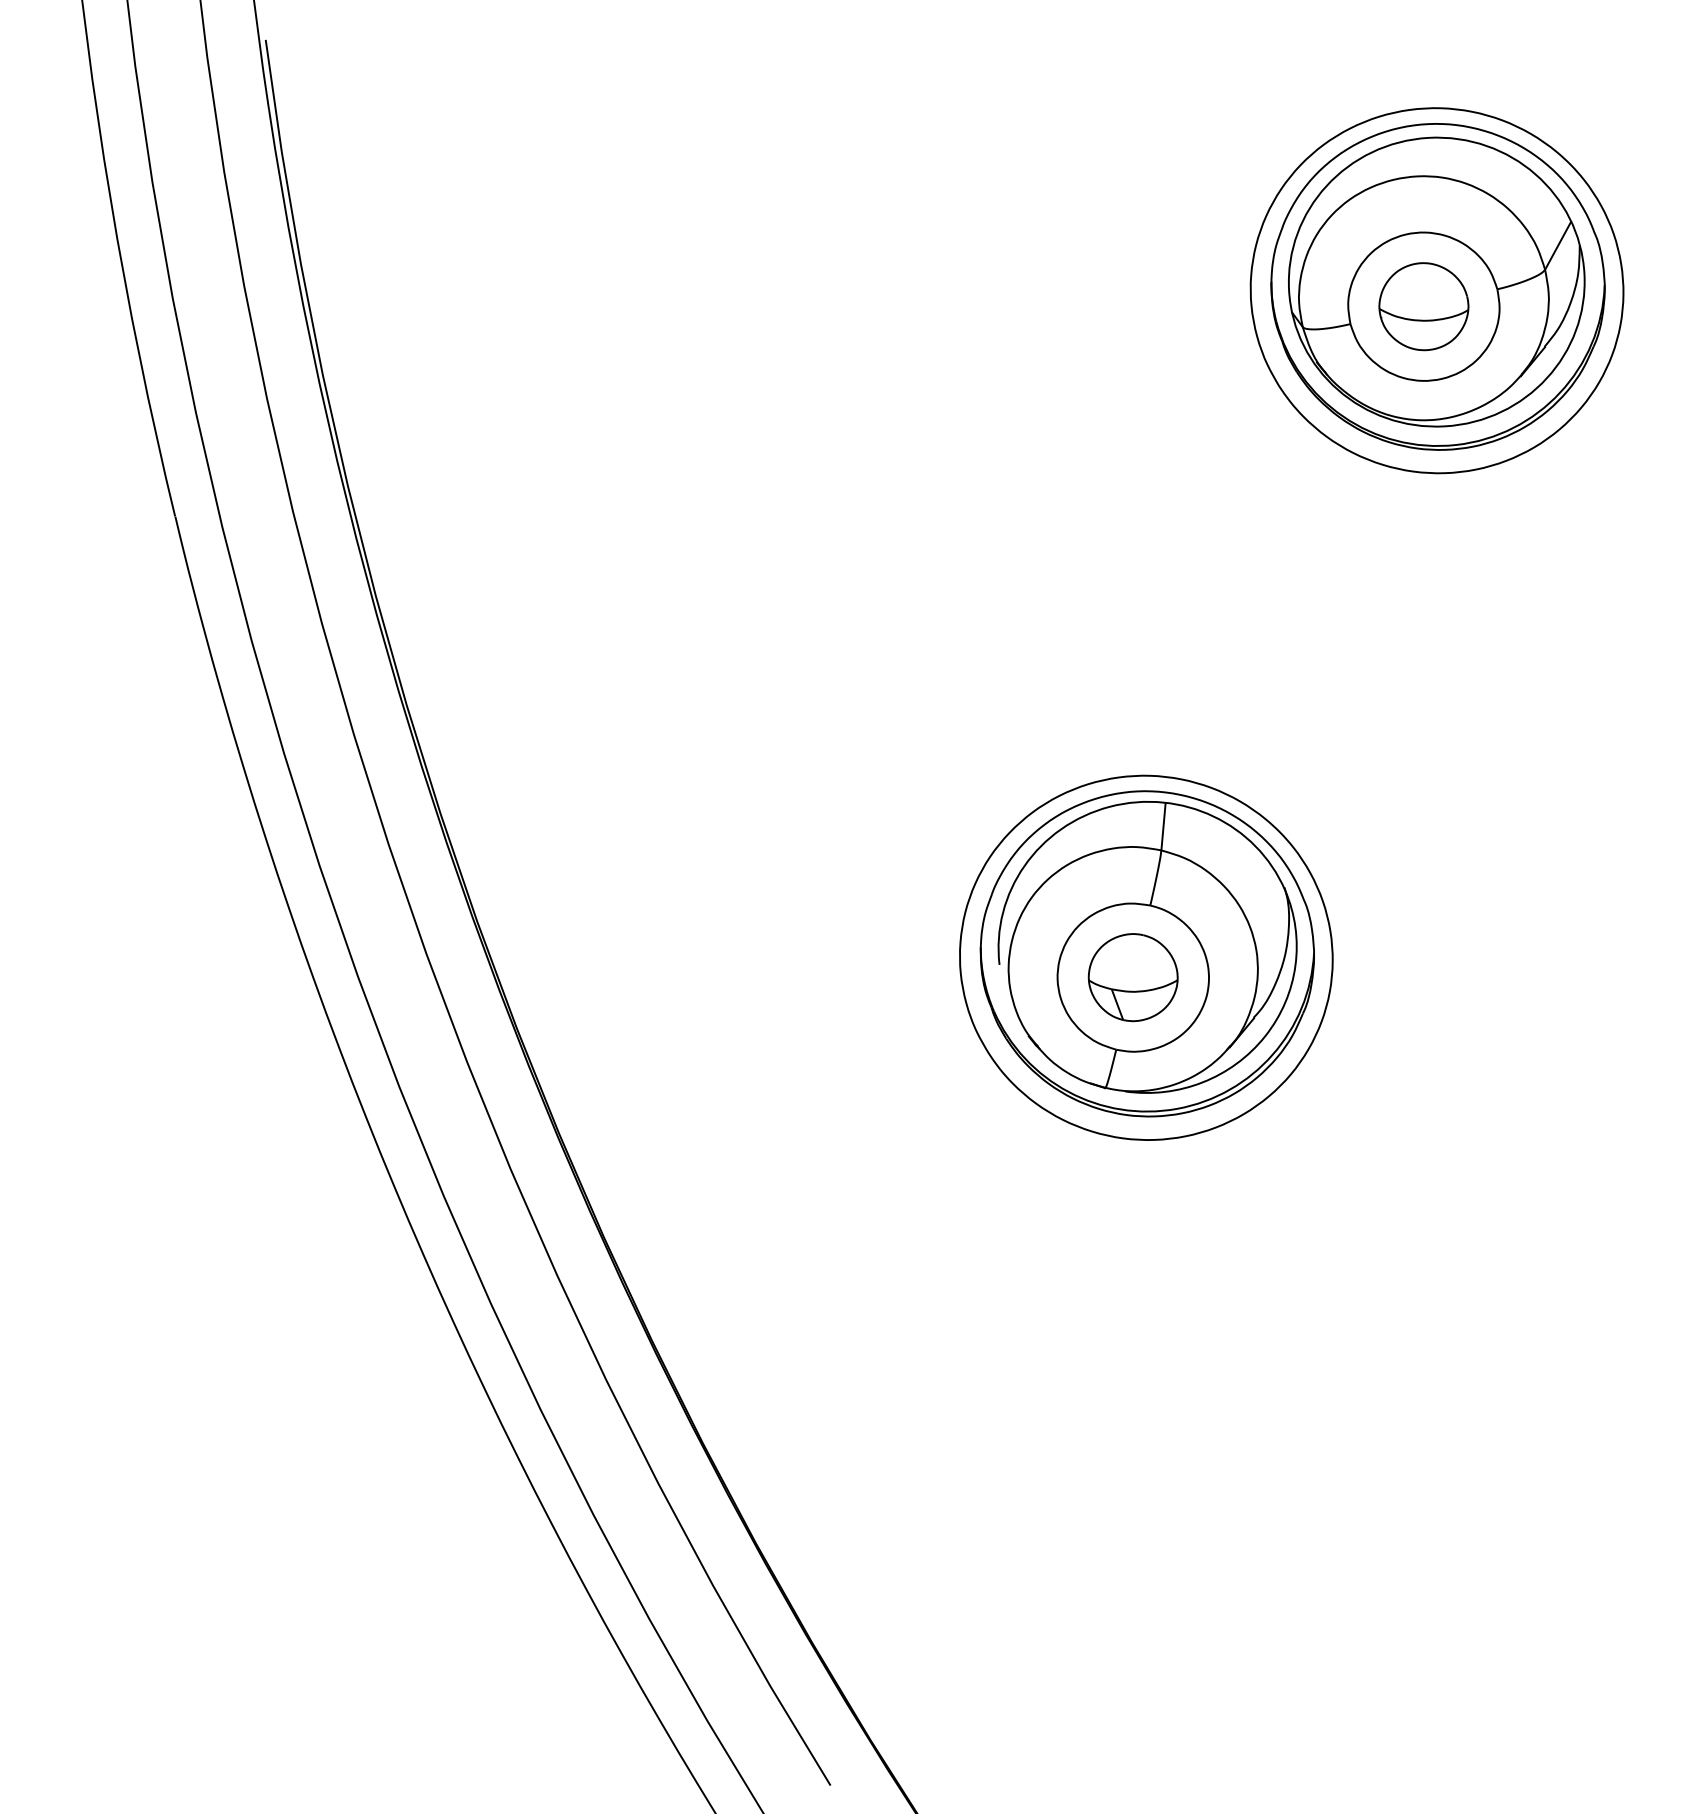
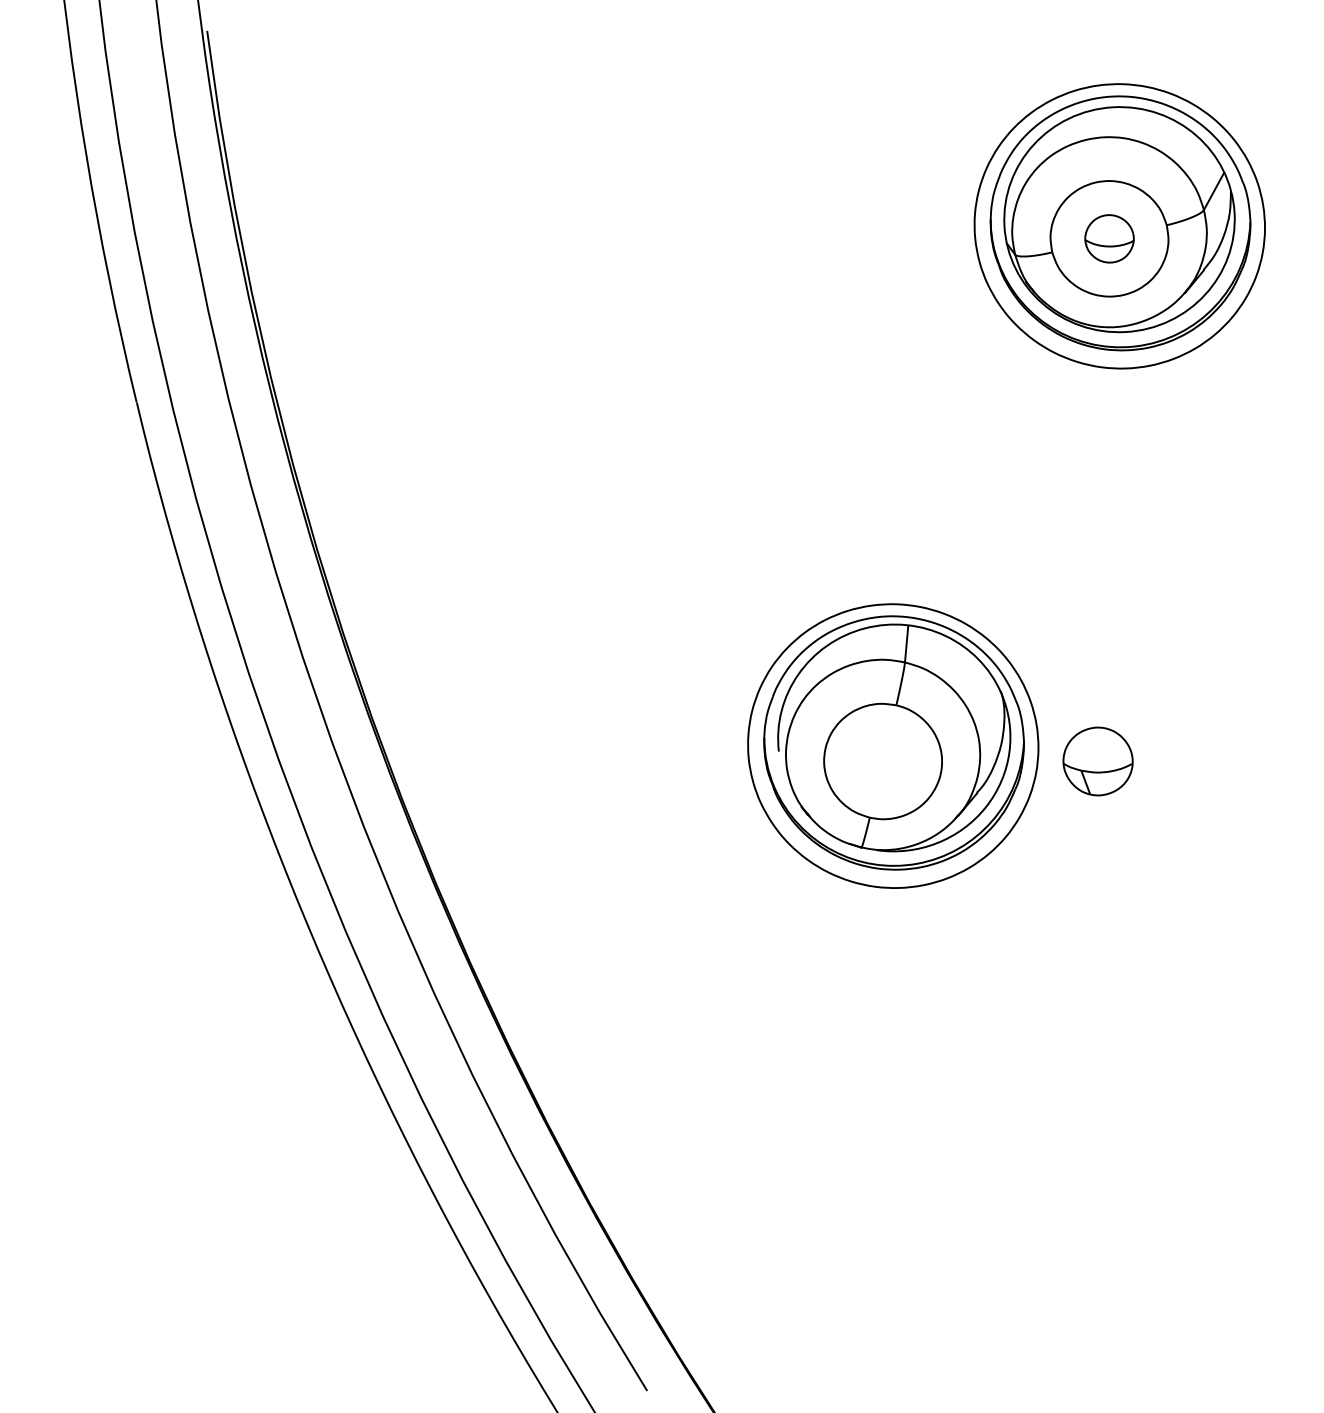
part: (1423, 306) -> (1109, 238), size x0.7
part: (1132, 977) -> (1097, 761), moved

